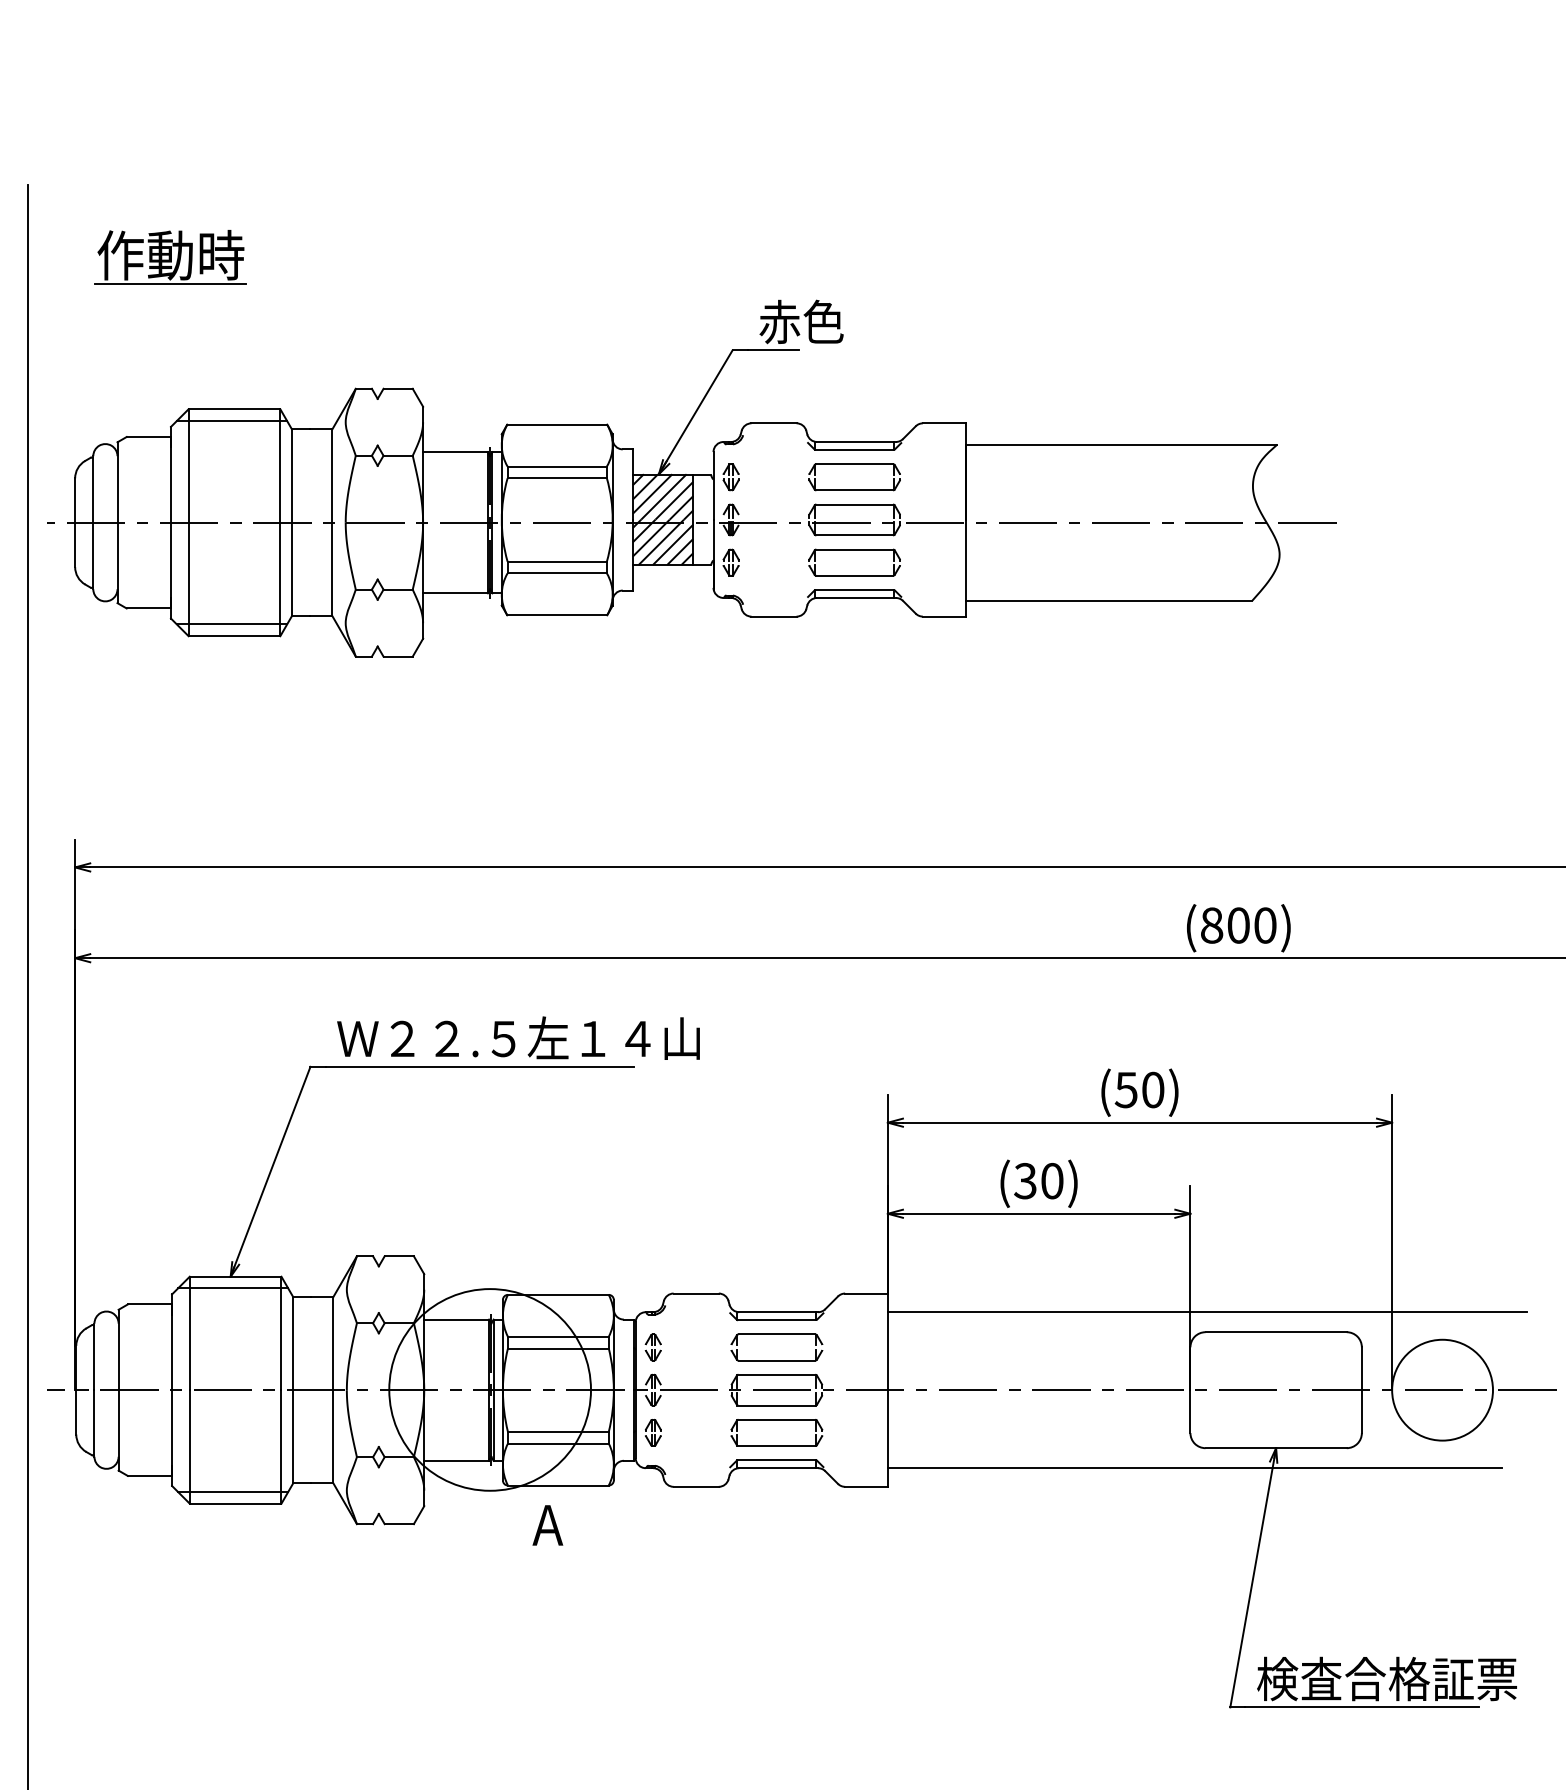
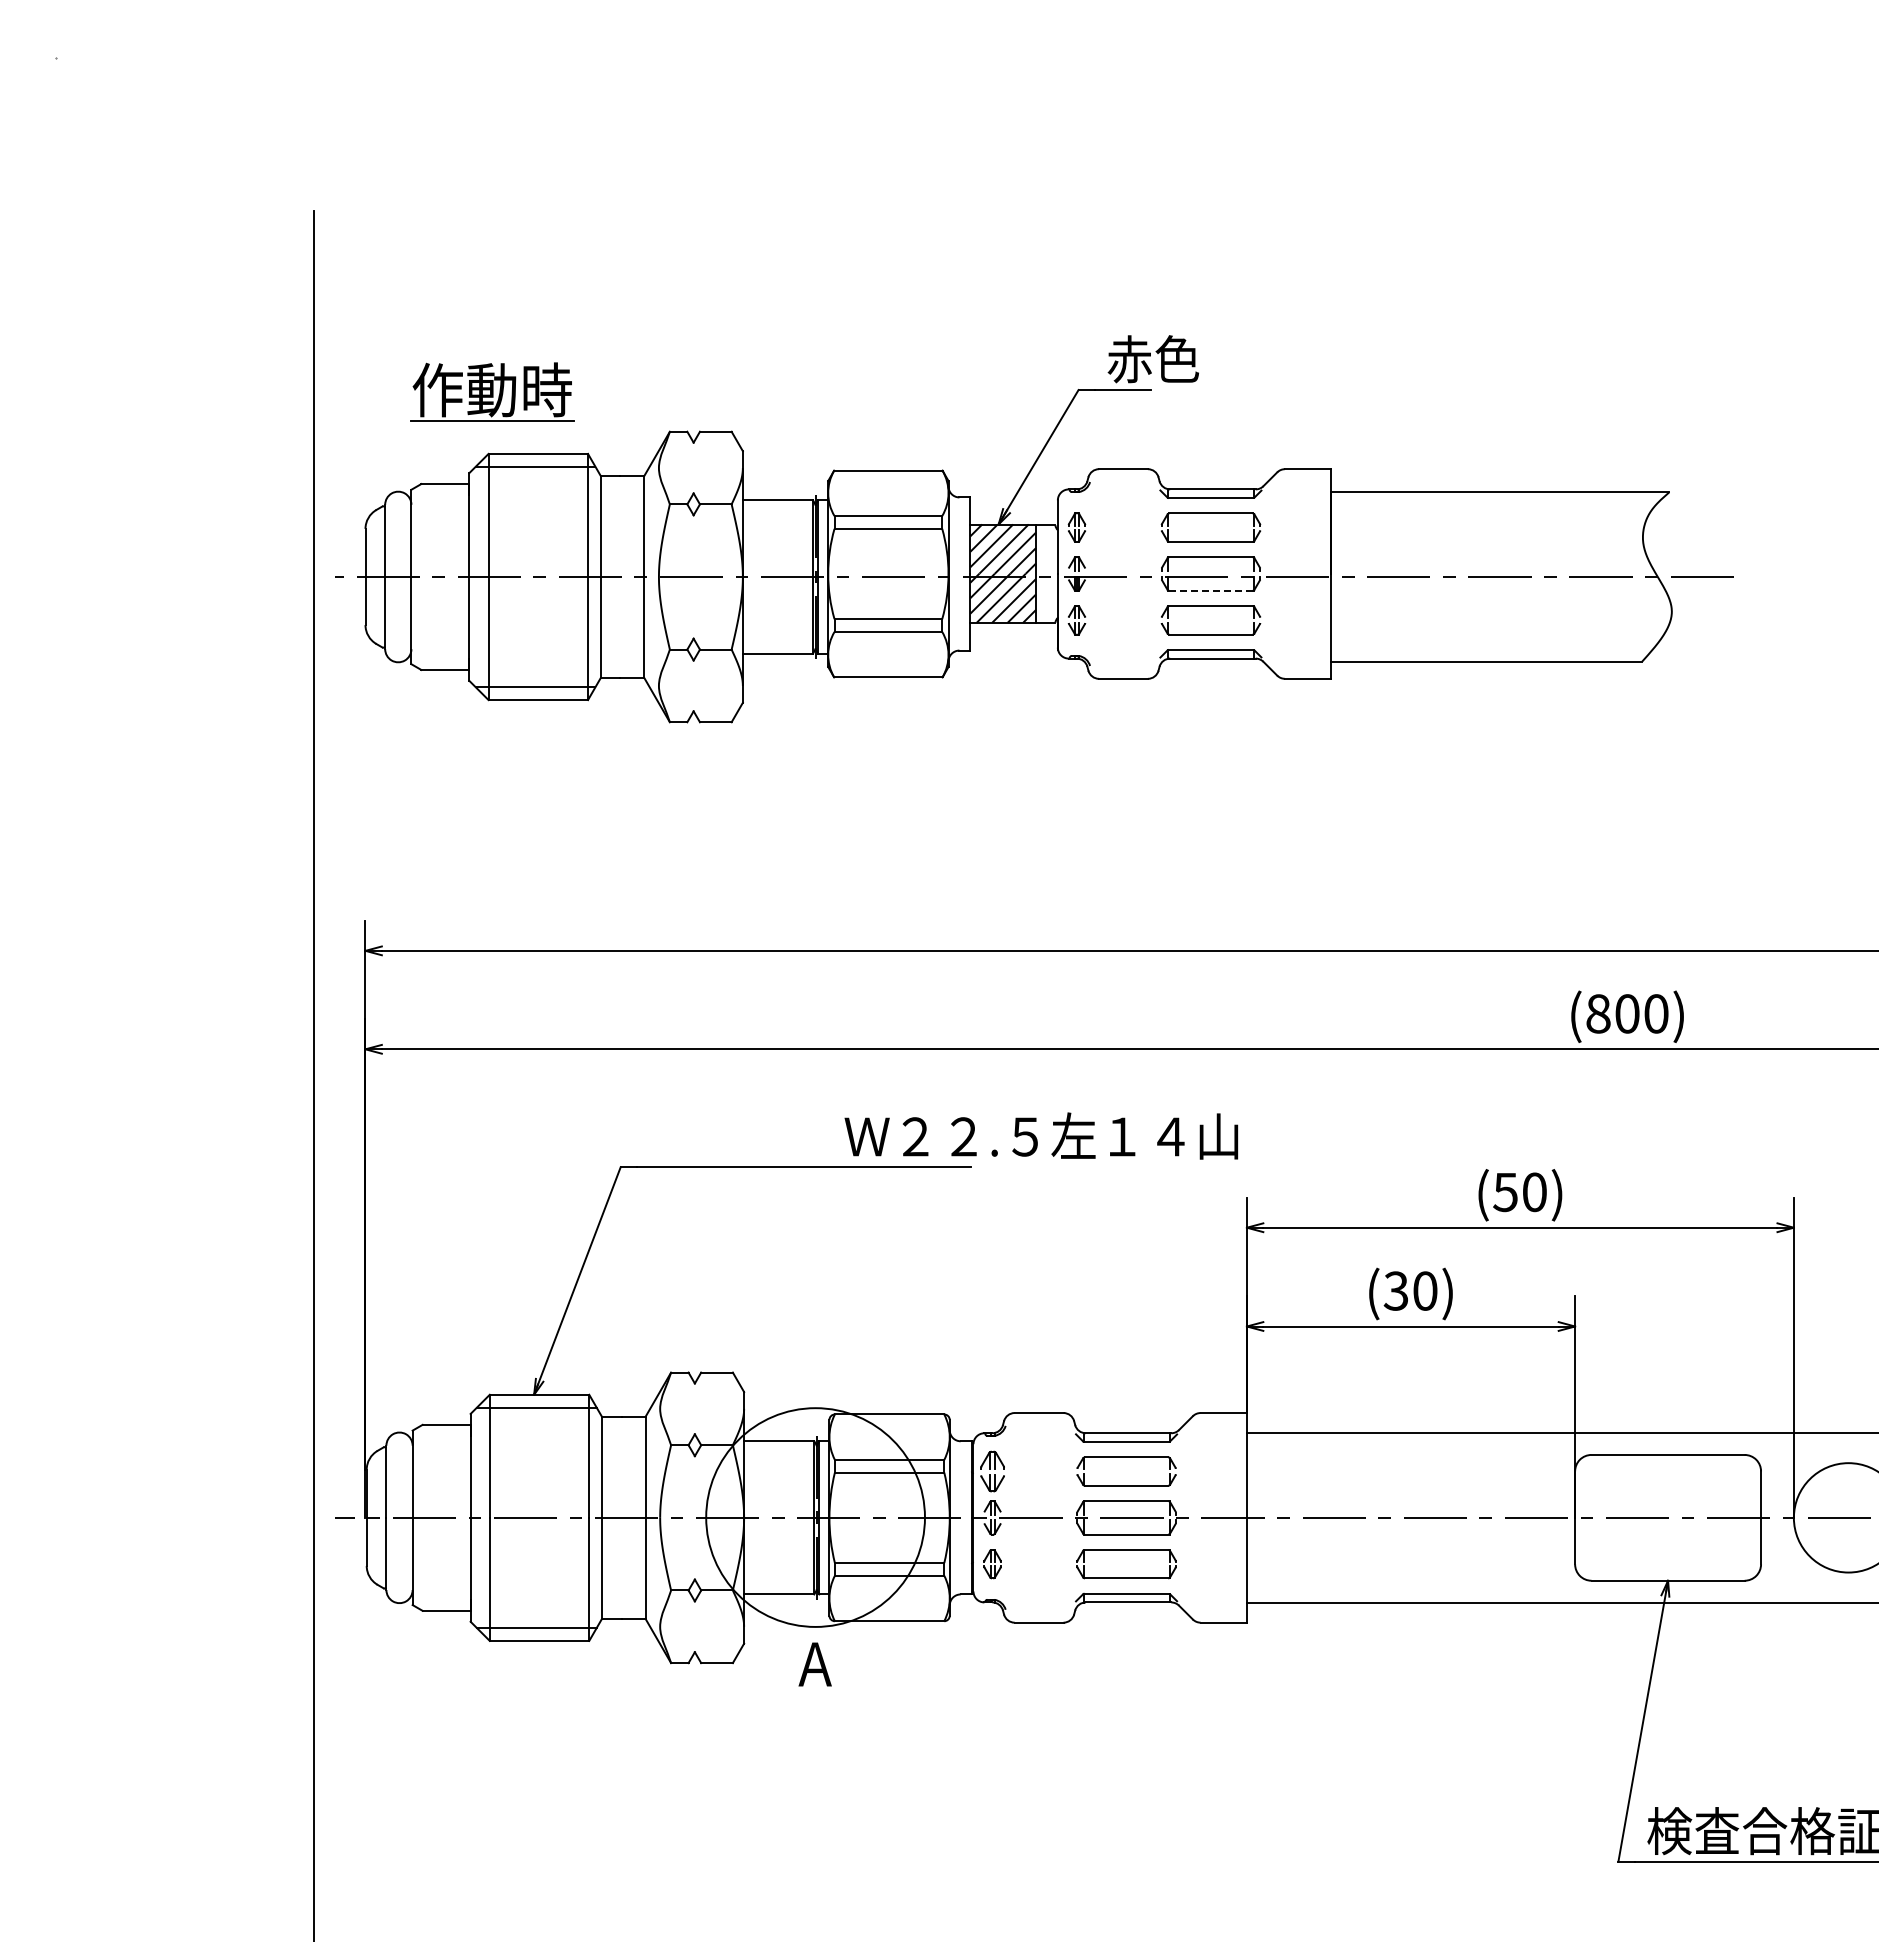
part: (171, 256) -> (492, 391), moved
line: (855, 535) -> (1211, 590), solid -> dashed
text: (518, 1037) -> (1041, 1135), moved
part: (653, 1347) -> (992, 1471), size x1.4
text: (547, 1525) -> (814, 1664), moved

